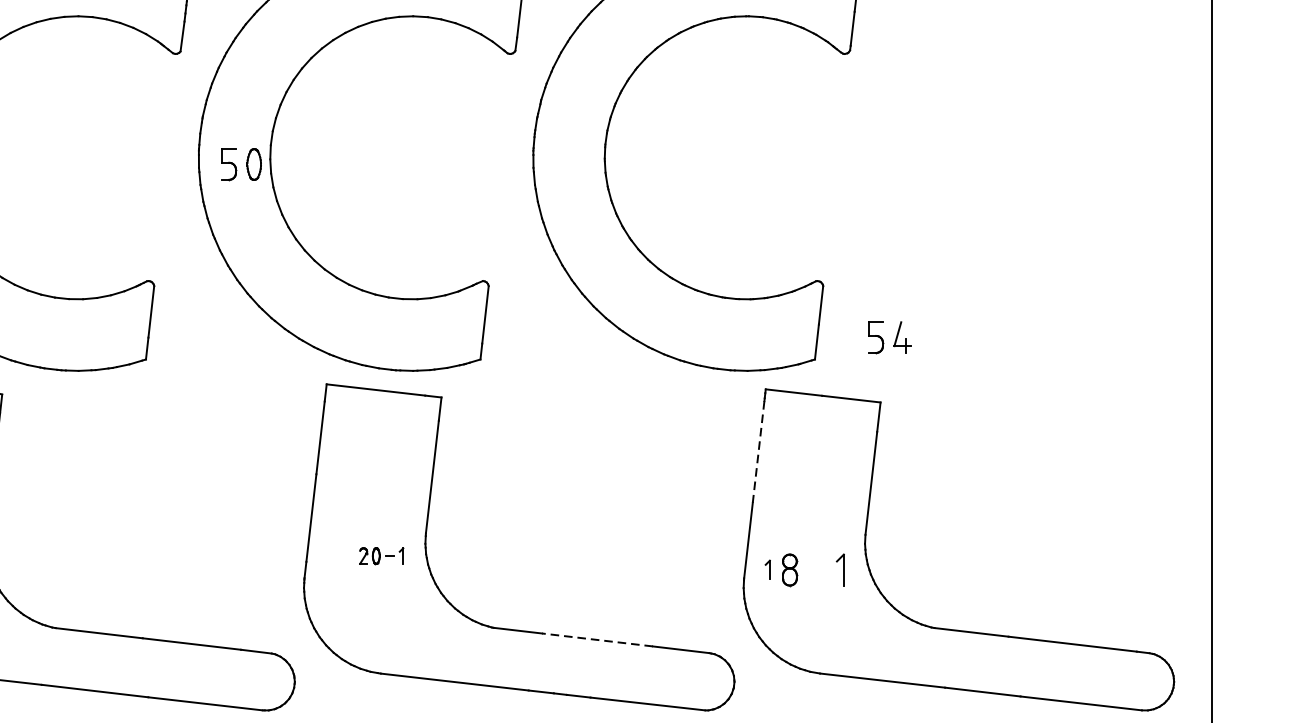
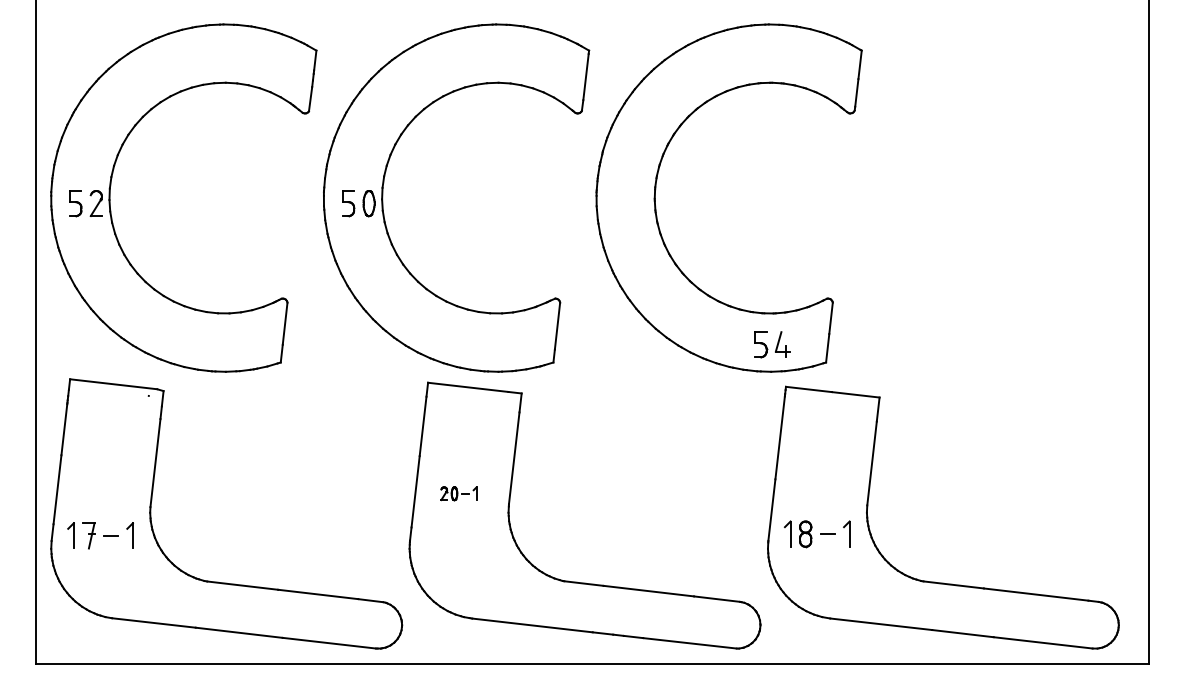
part: (890, 337) -> (772, 344), moved
line: (759, 451) -> (780, 437), dashed -> solid
part: (381, 555) -> (458, 493), moved
part: (767, 569) -> (787, 533), size x1.67
line: (816, 569) -> (827, 533), added
line: (597, 640) -> (648, 591), dashed -> solid

